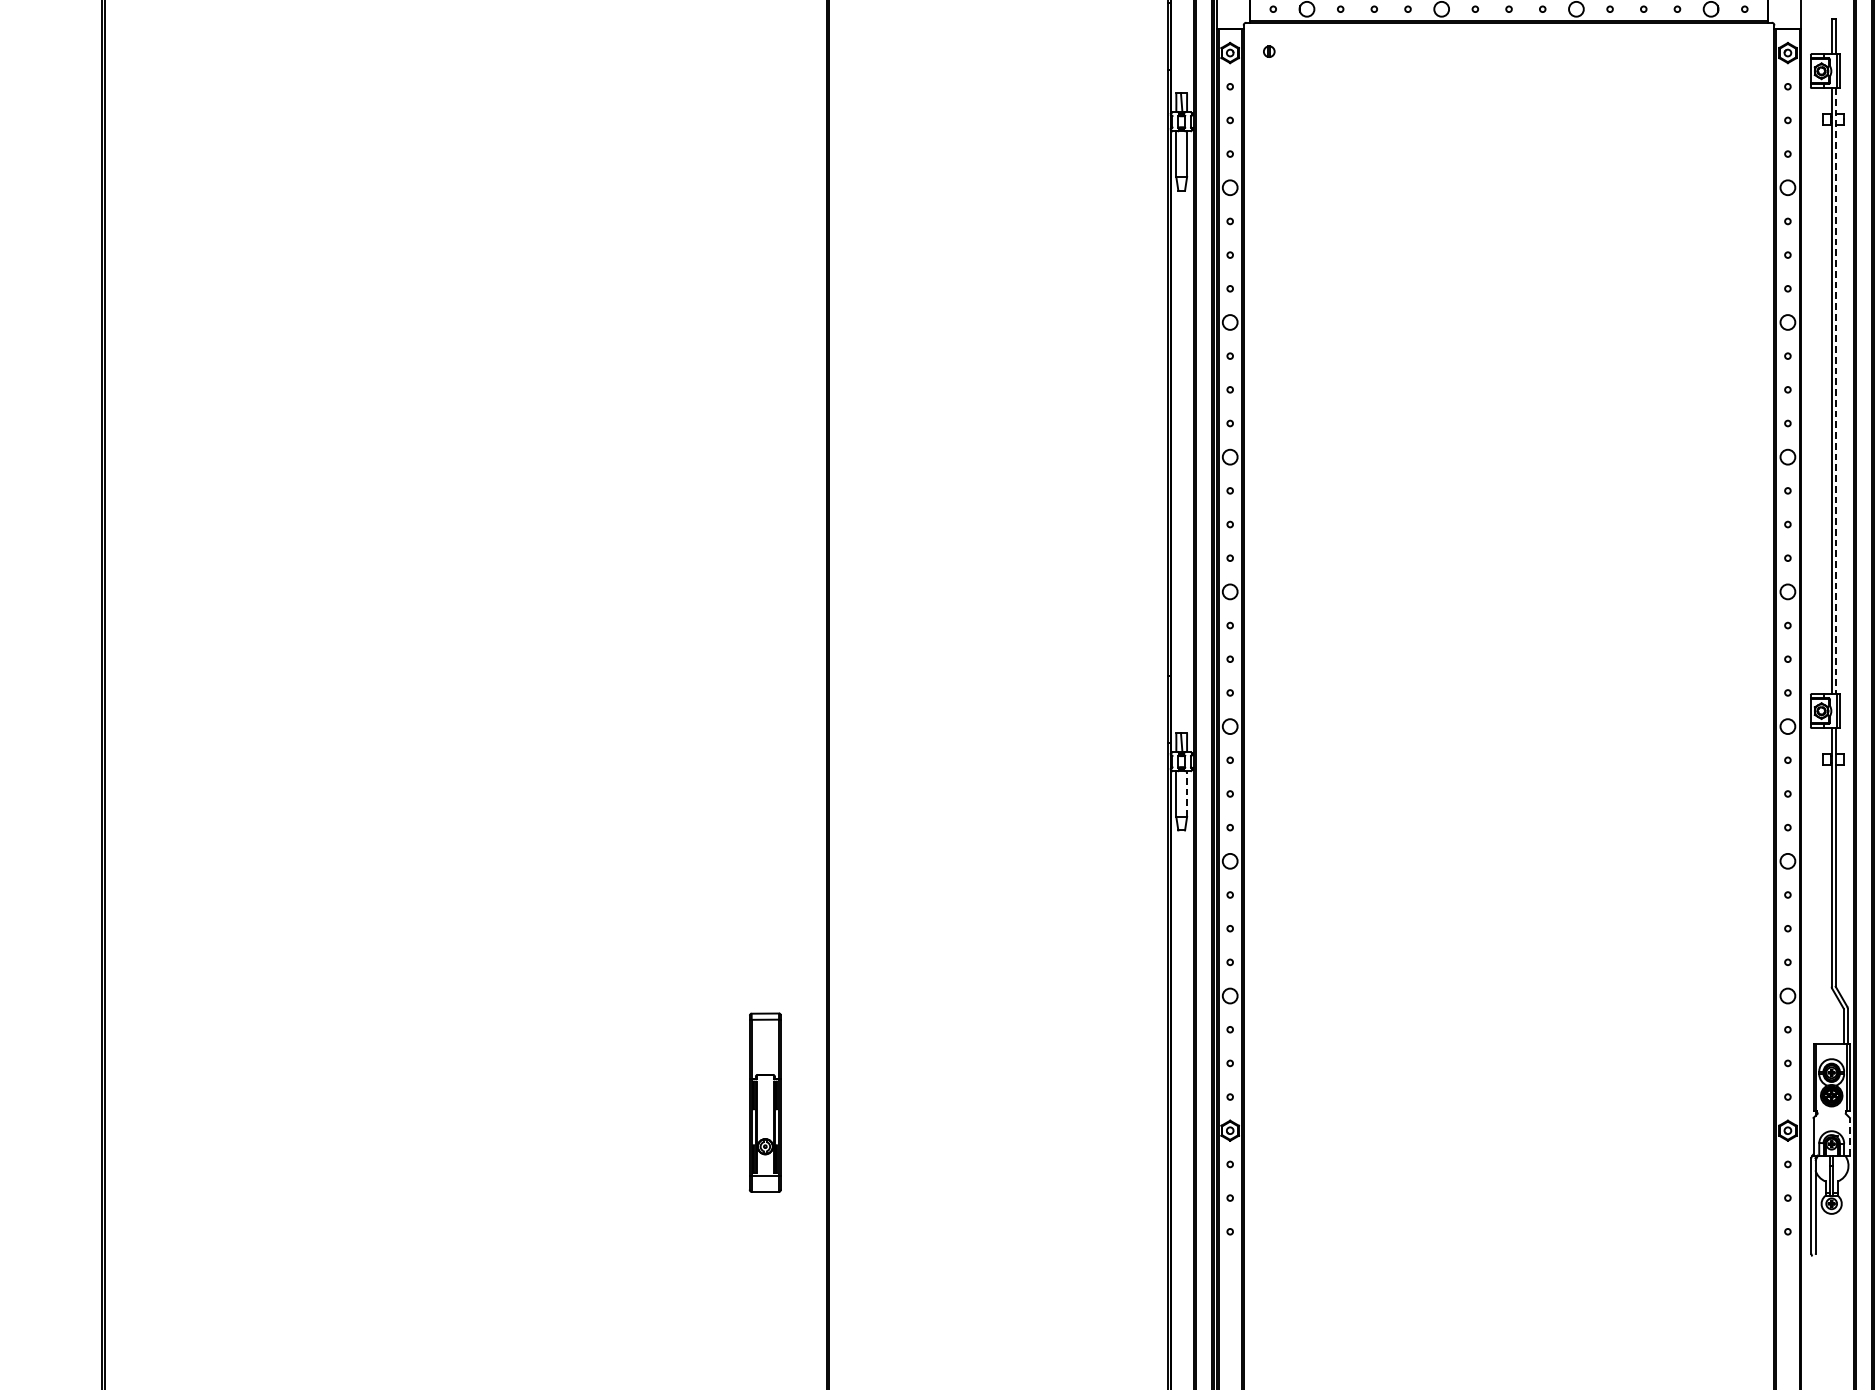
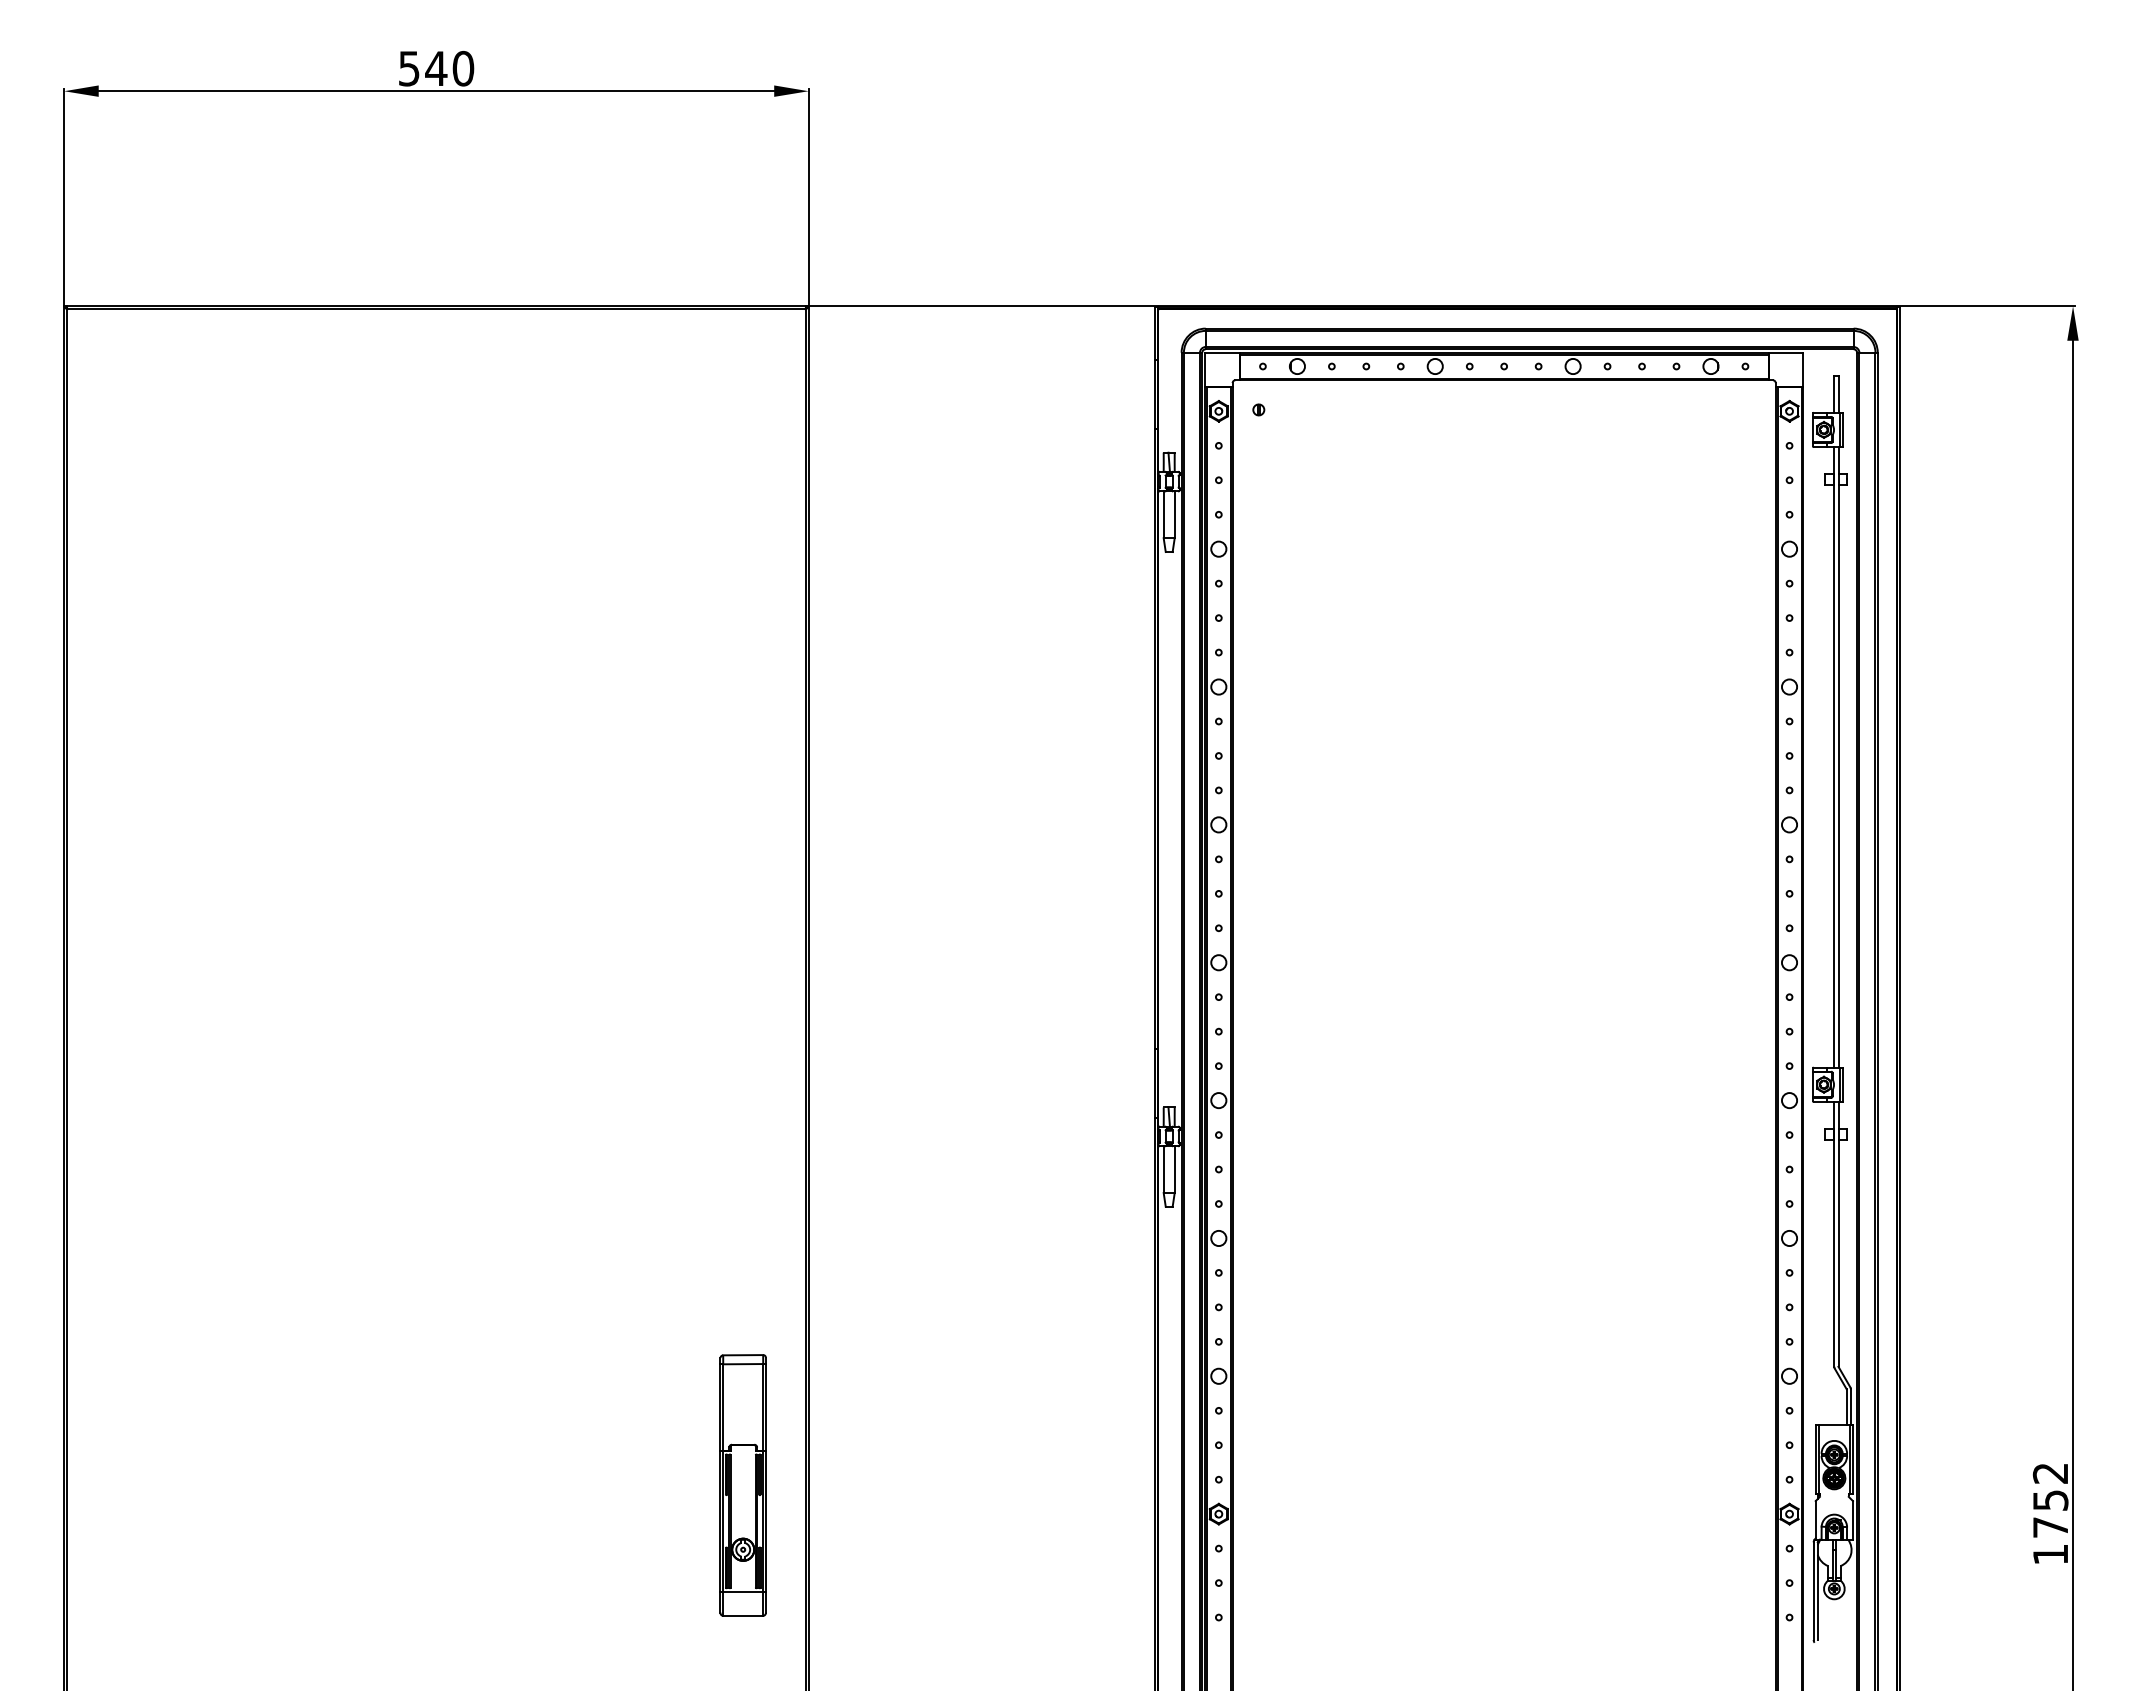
line: (1835, 391) -> (1838, 757), dashed -> solid
line: (1186, 793) -> (1174, 1169), dashed -> solid
part: (764, 1102) -> (742, 1485), size x1.43
line: (1849, 1135) -> (1852, 1519), dashed -> solid

